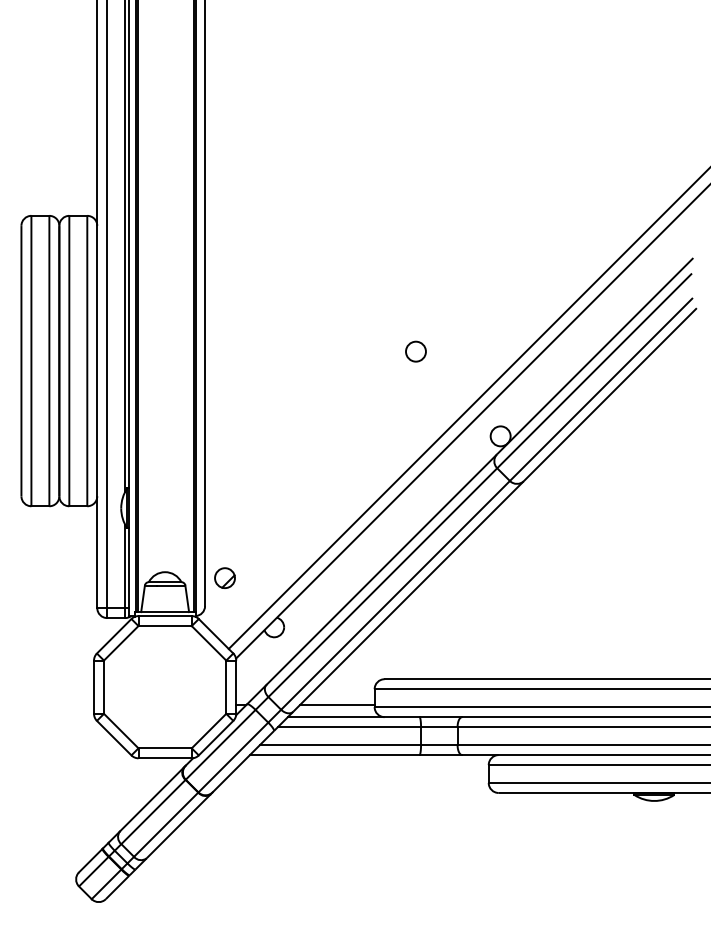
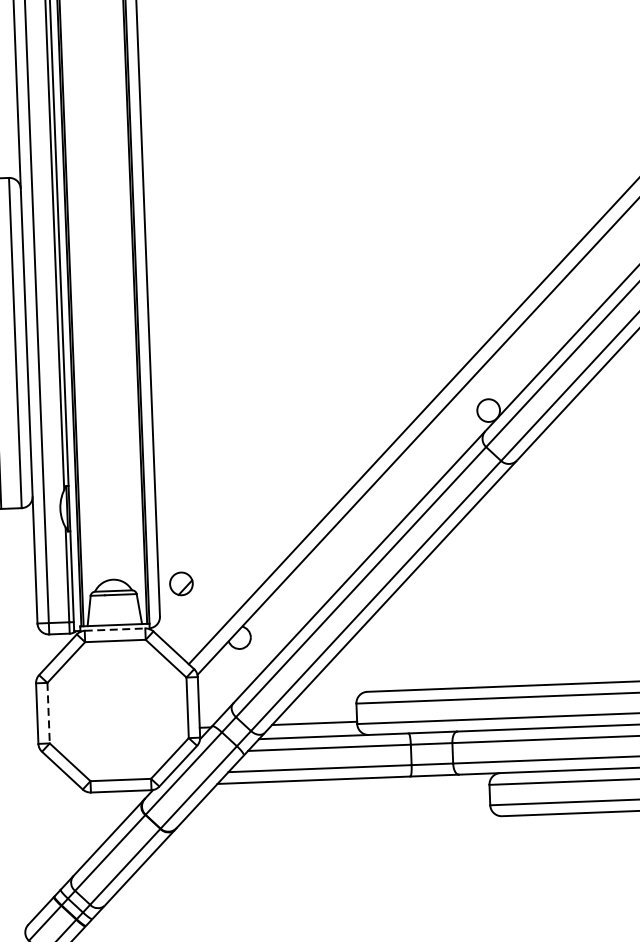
circle: (415, 351) -> (388, 317), removed
line: (165, 616) -> (115, 630), solid -> dashed
line: (104, 687) -> (49, 713), solid -> dashed

